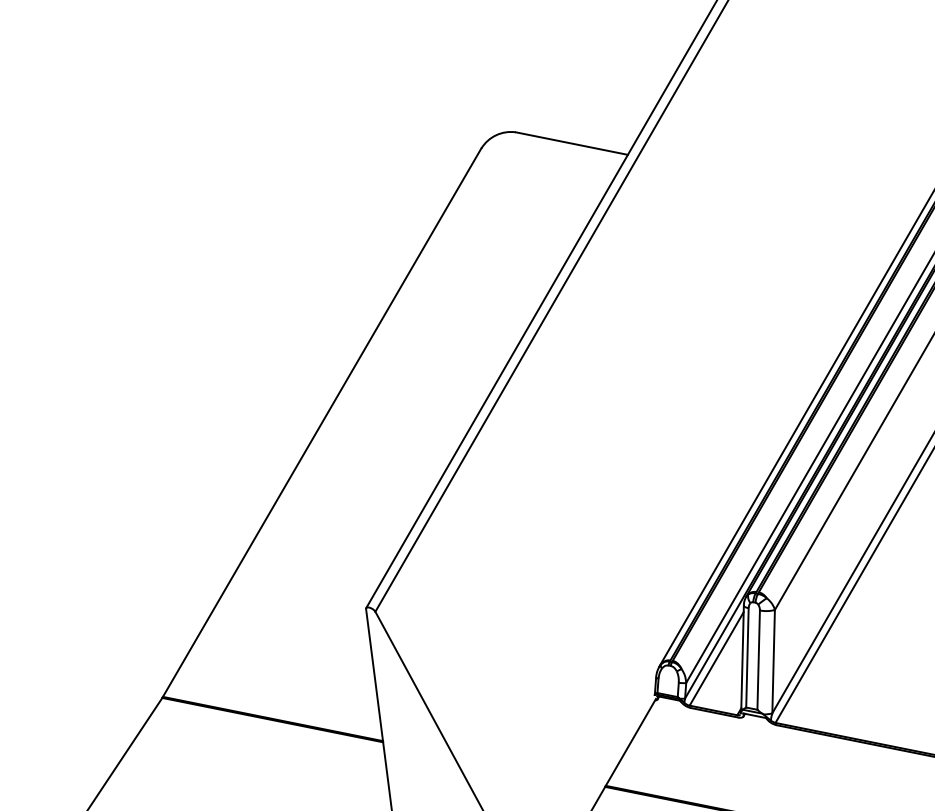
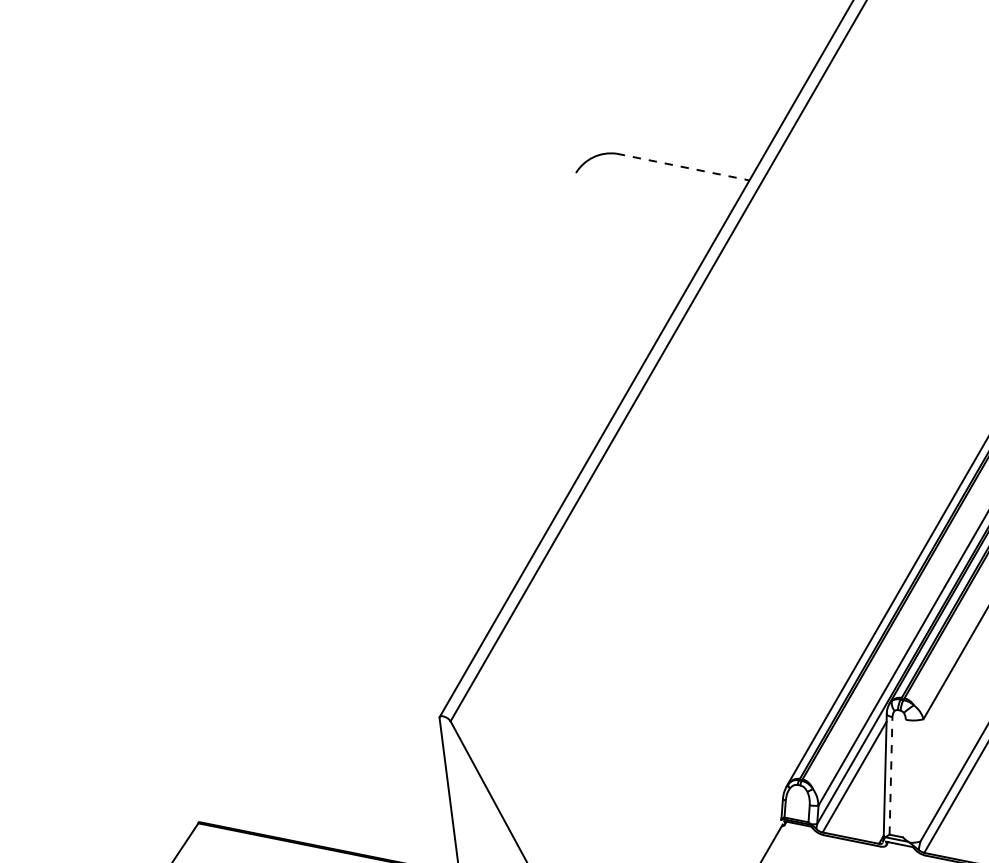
line: (572, 143) -> (683, 166), solid -> dashed
line: (321, 422) -> (386, 497), removed
line: (747, 657) -> (891, 775), solid -> dashed
line: (758, 659) -> (904, 777), removed
line: (773, 661) -> (921, 780), removed

